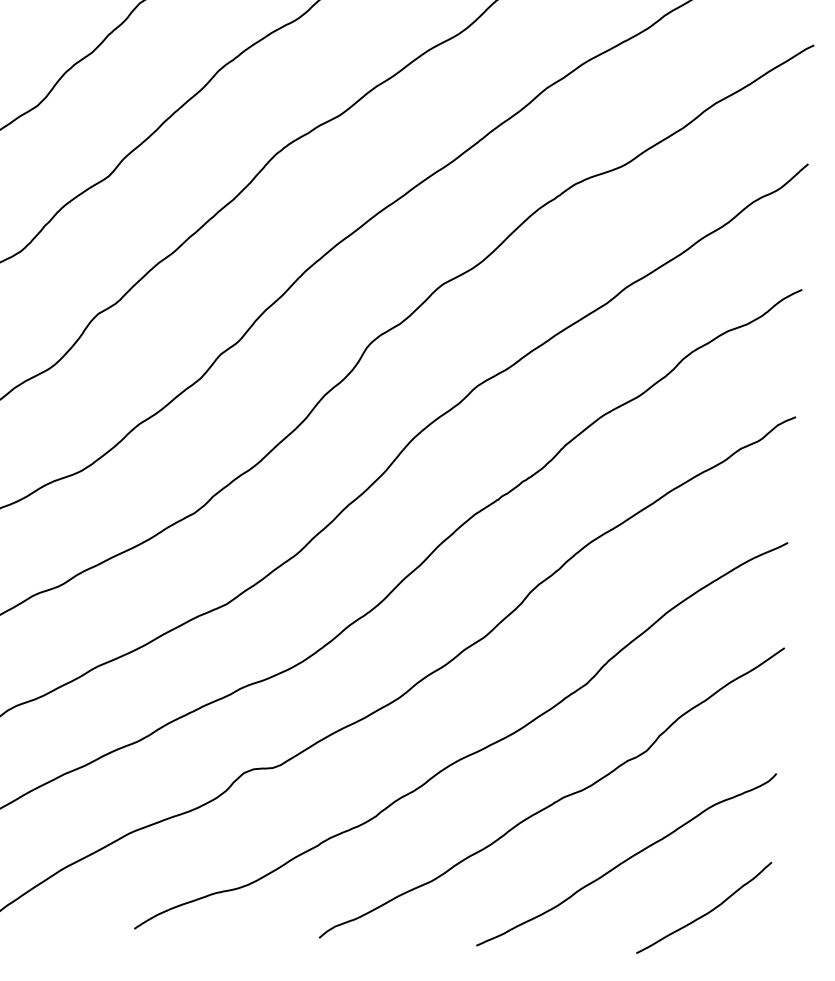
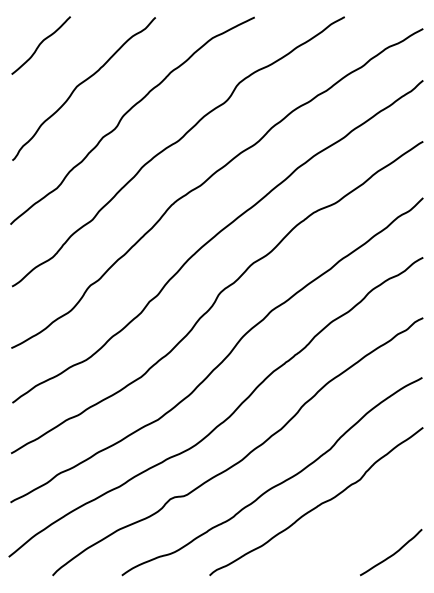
curve: (626, 859) -> (353, 531), removed

